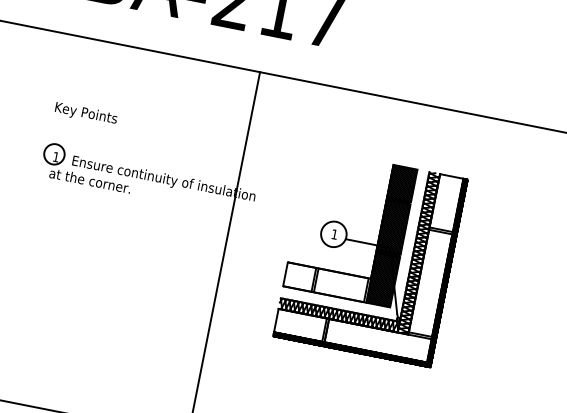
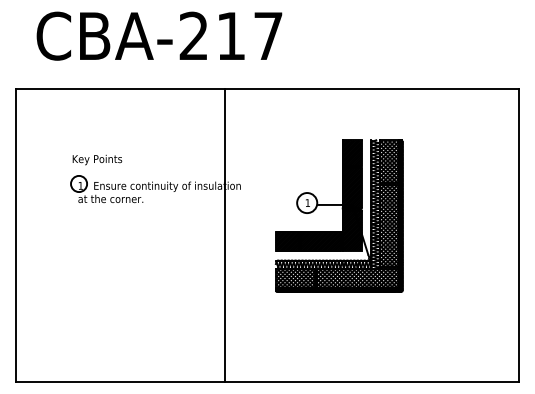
text: (86, 113) -> (97, 159), moved
hatch: (367, 254) -> (336, 213), added
hatch: (326, 281) -> (308, 240), added

